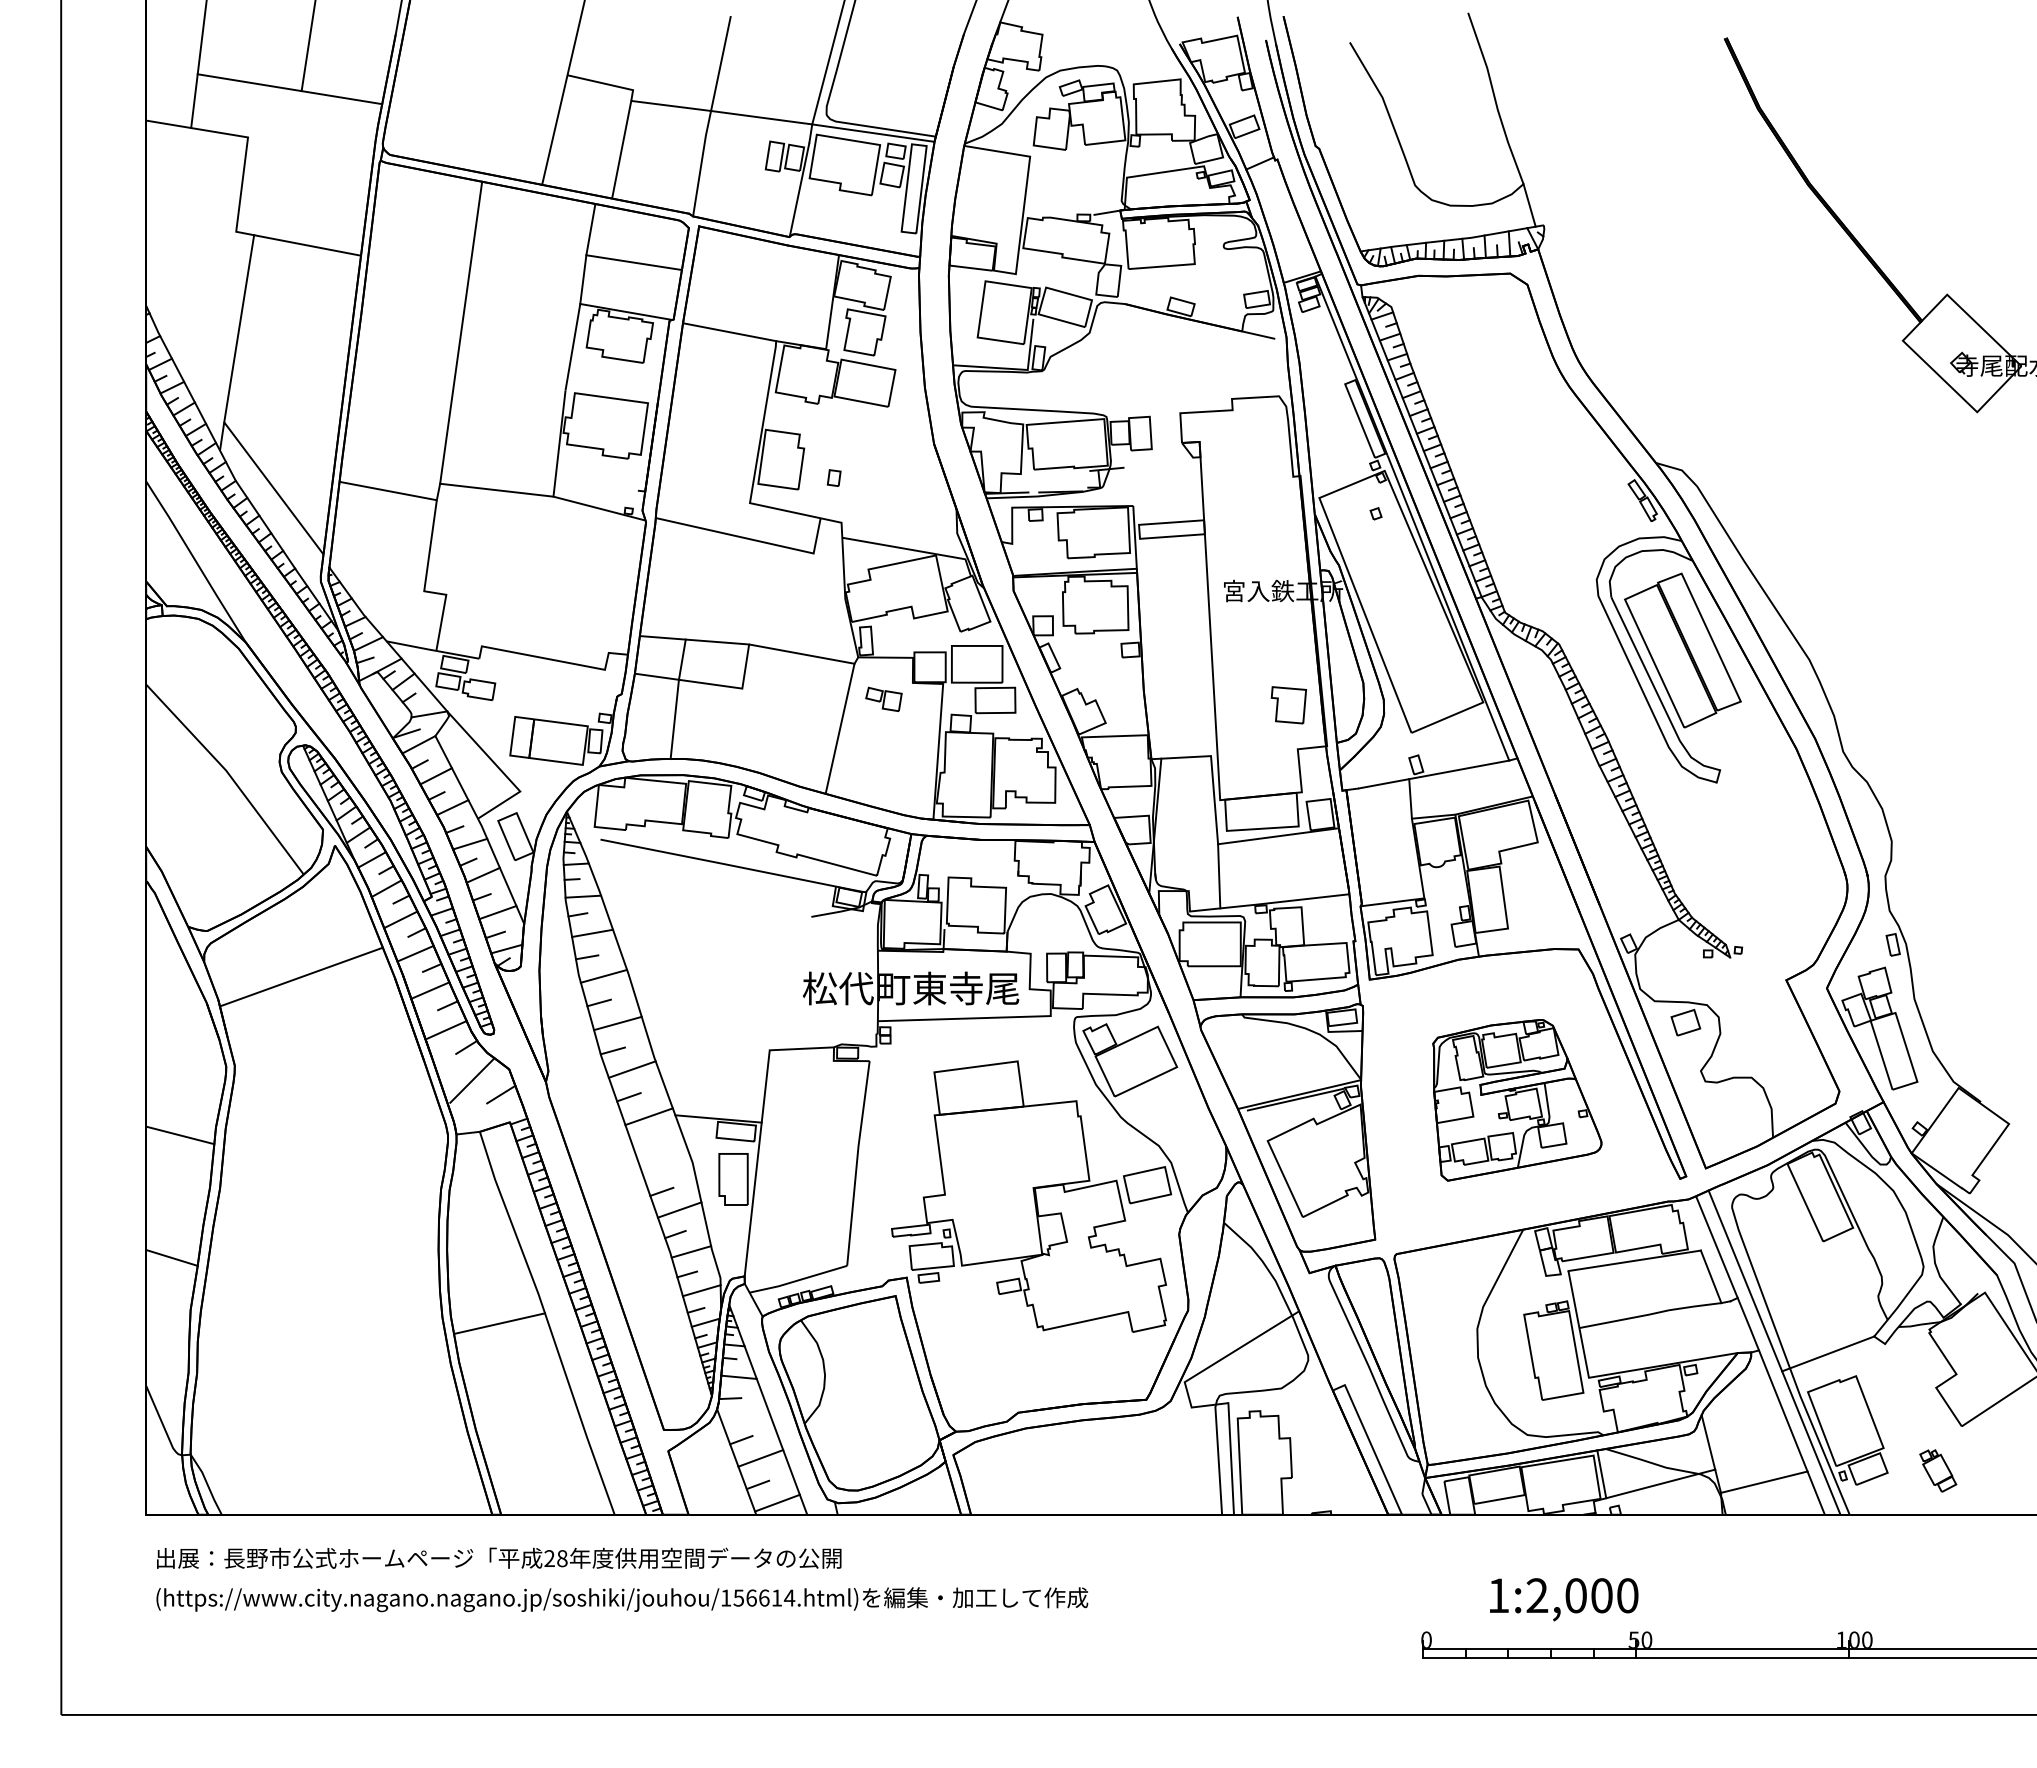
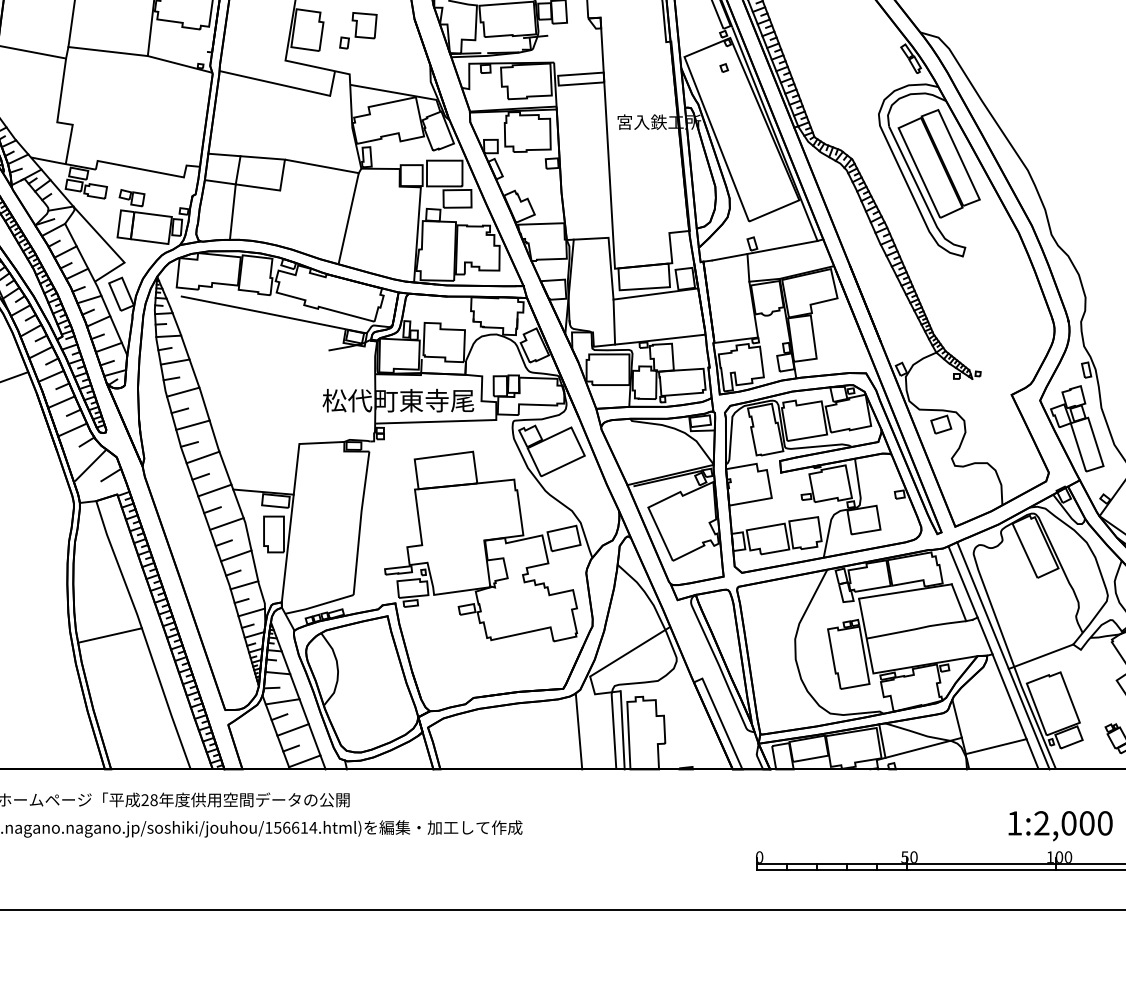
part: (883, 698) -> (131, 197), moved
part: (1288, 705) -> (364, 25), moved
part: (1517, 1100) -> (823, 479), size x1.67
line: (645, 1144) -> (212, 510), added
line: (666, 1164) -> (227, 524), added
line: (745, 1417) -> (282, 701), added
line: (1168, 1460) -> (578, 731), added
text: (1564, 1599) -> (1060, 826), moved

